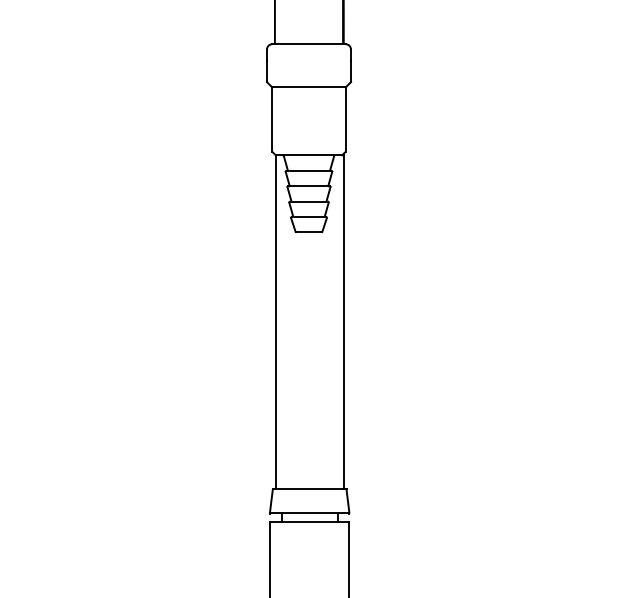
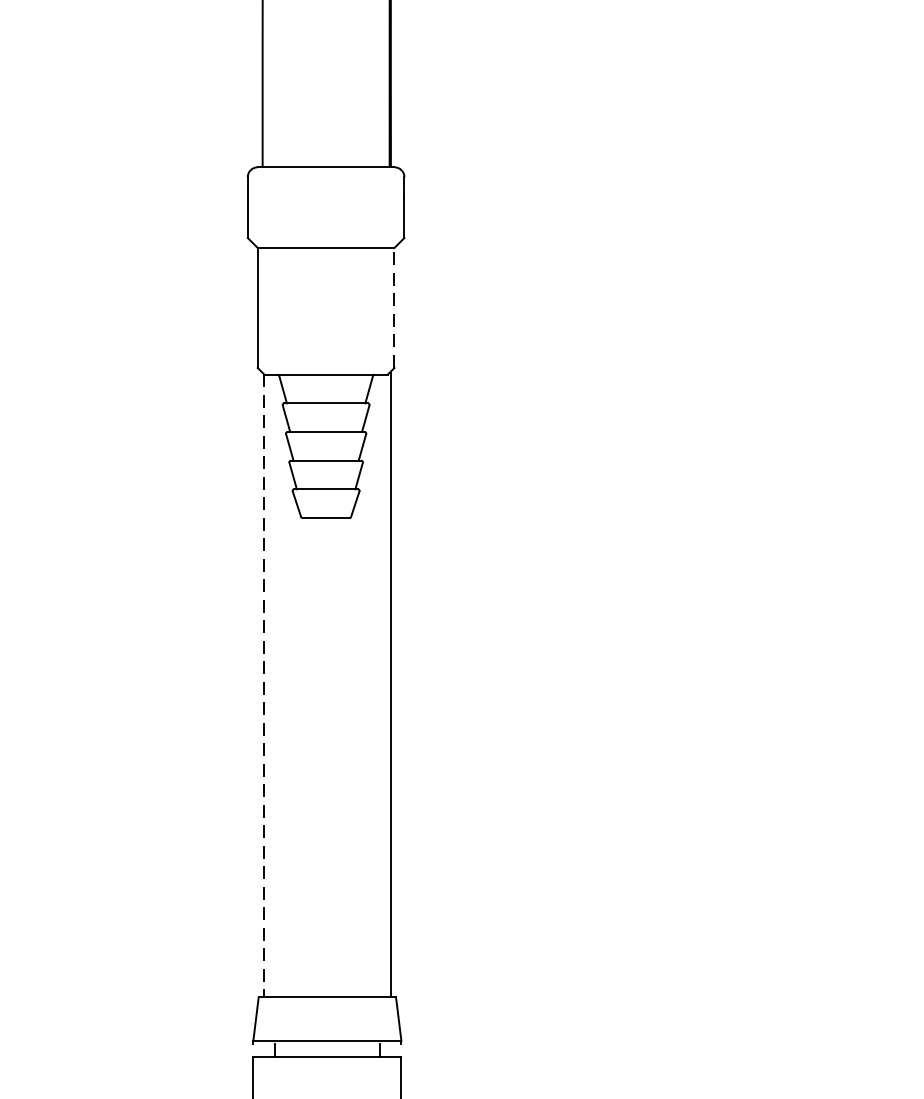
line: (345, 119) -> (394, 307), solid -> dashed
line: (275, 322) -> (263, 686), solid -> dashed

